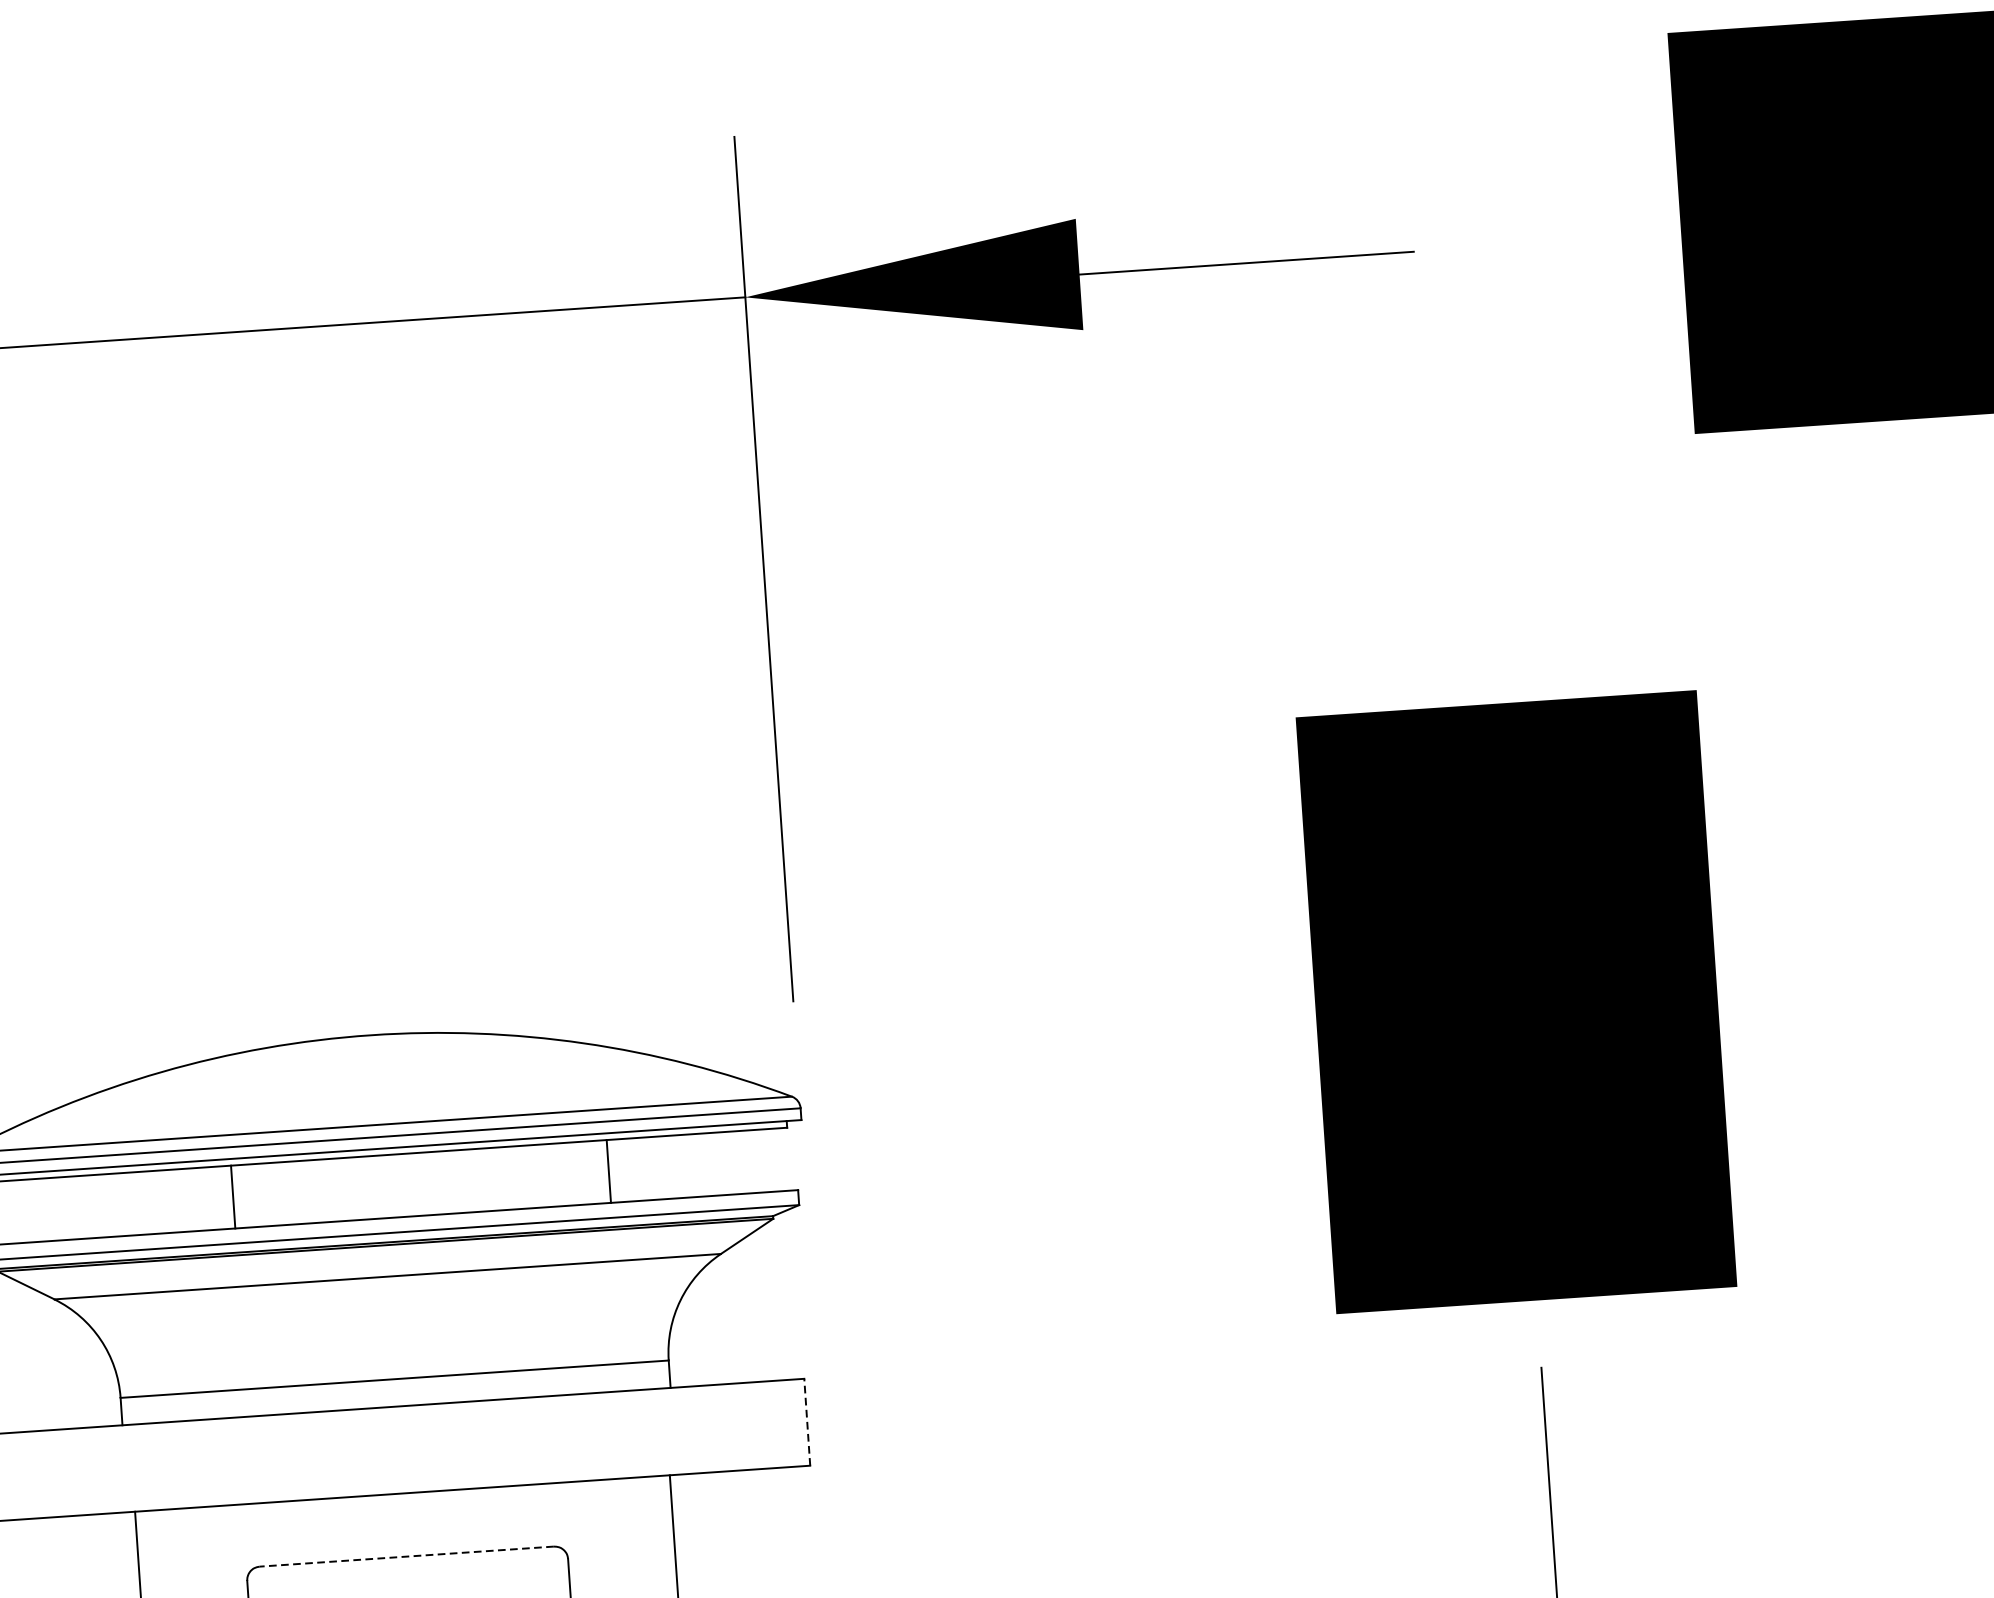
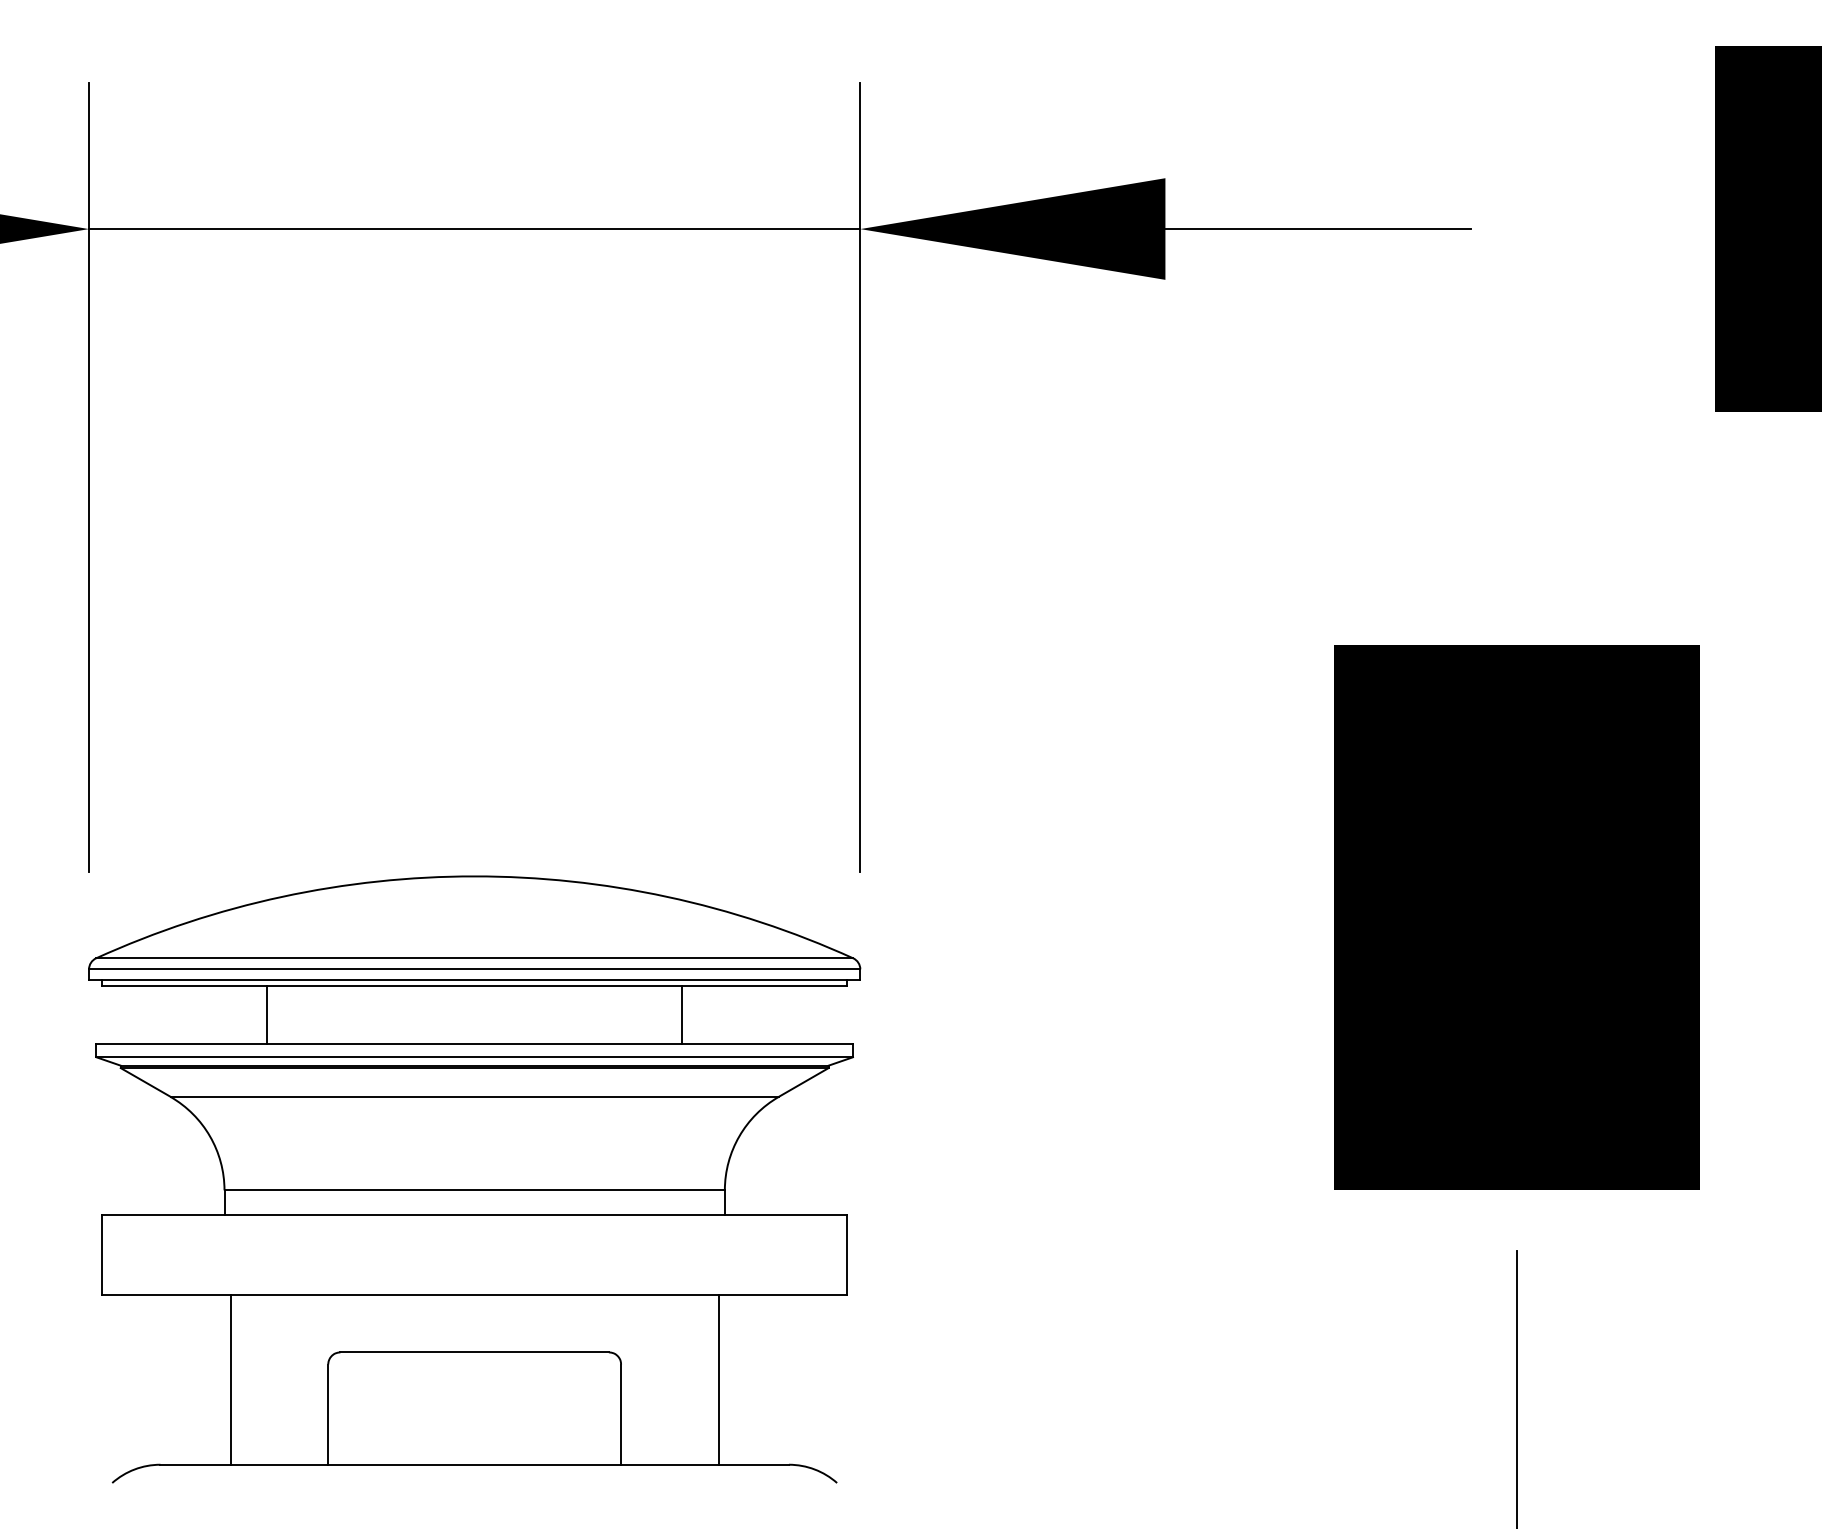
line: (233, 1196) -> (267, 1014), moved
line: (806, 1422) -> (846, 1255), dashed -> solid
line: (406, 1556) -> (474, 1352), dashed -> solid

